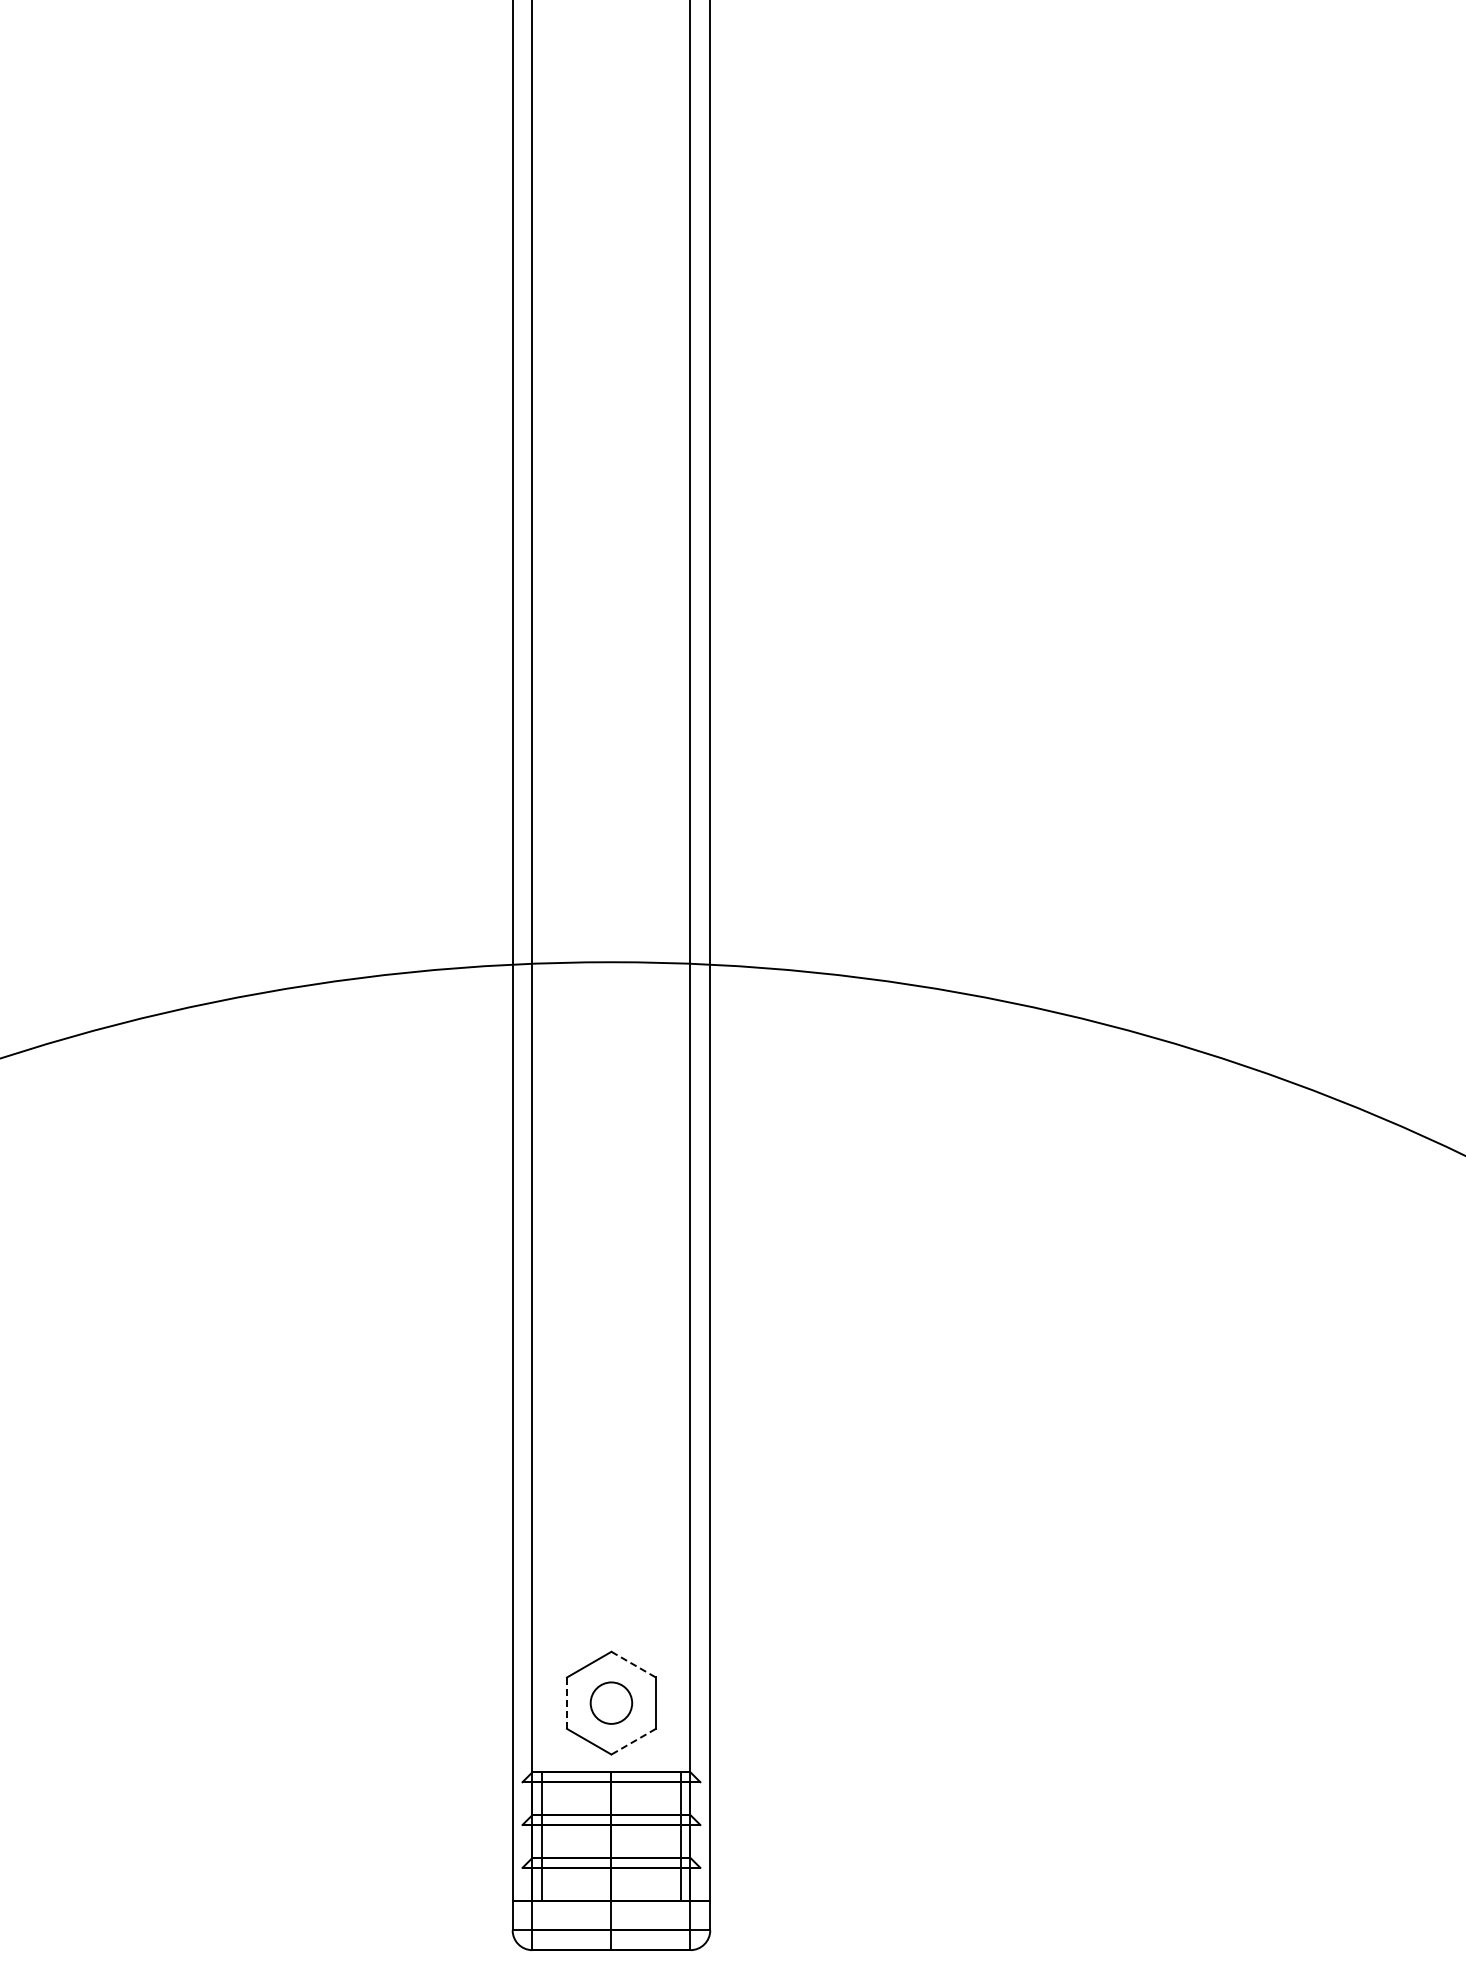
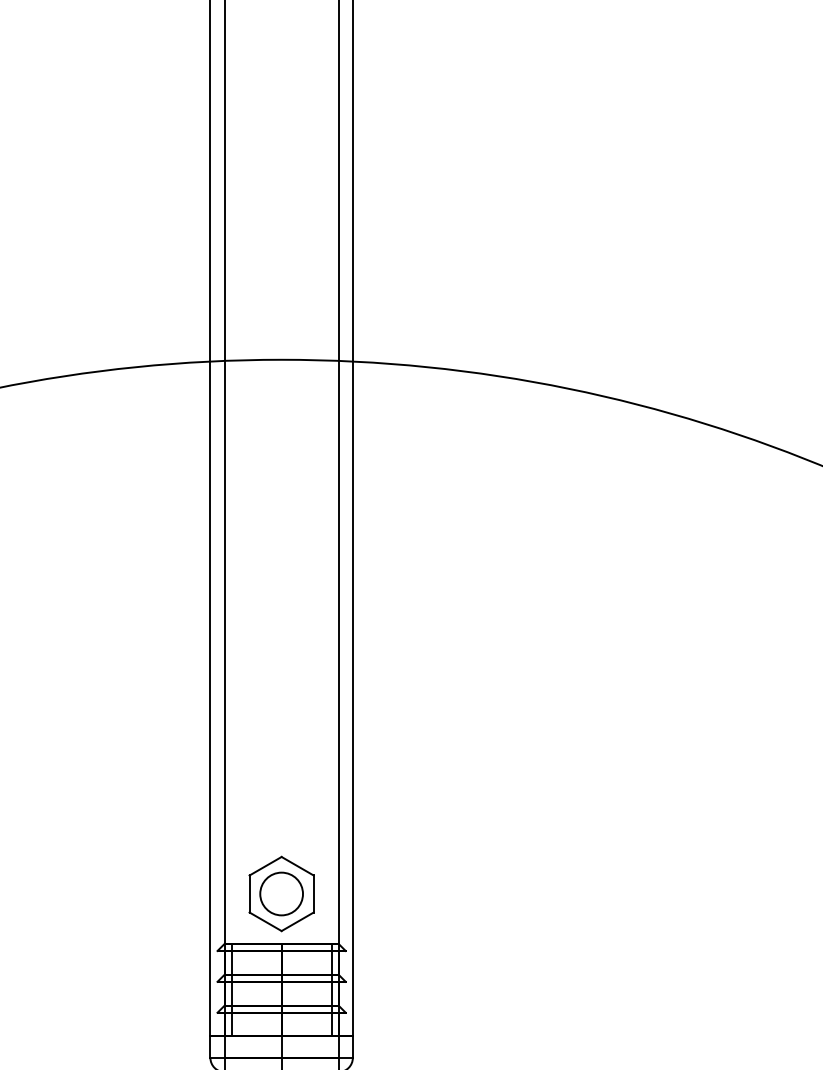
line: (633, 1664) -> (297, 866), dashed -> solid
circle: (611, 1702) -> (281, 893), size x1.43
line: (567, 1703) -> (249, 894), dashed -> solid
line: (633, 1741) -> (297, 921), dashed -> solid

